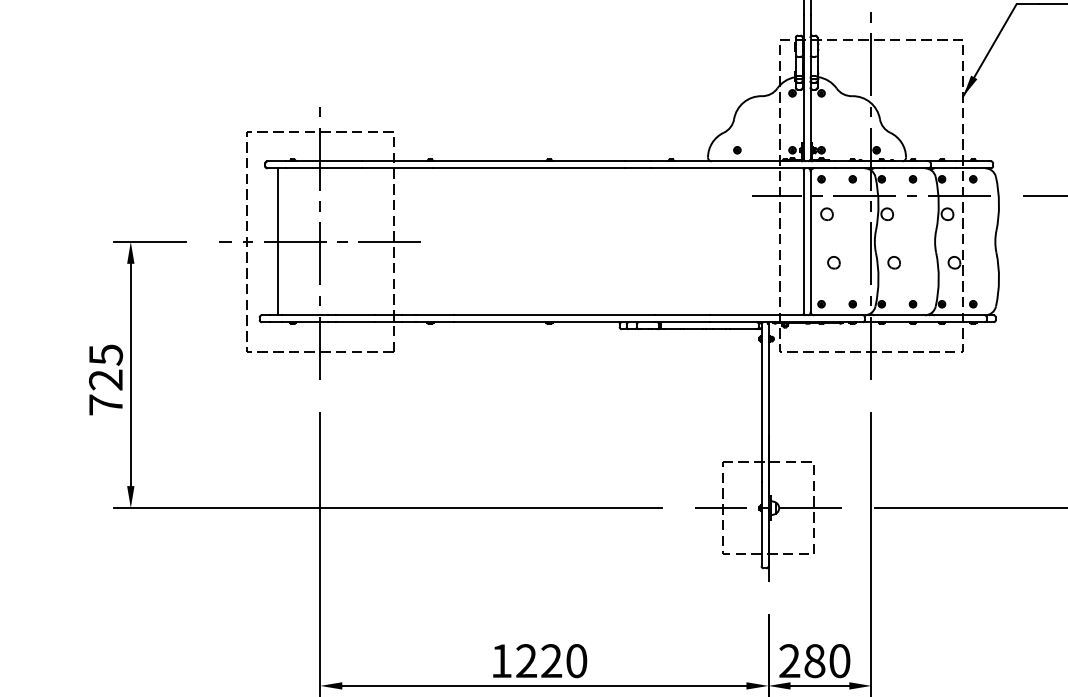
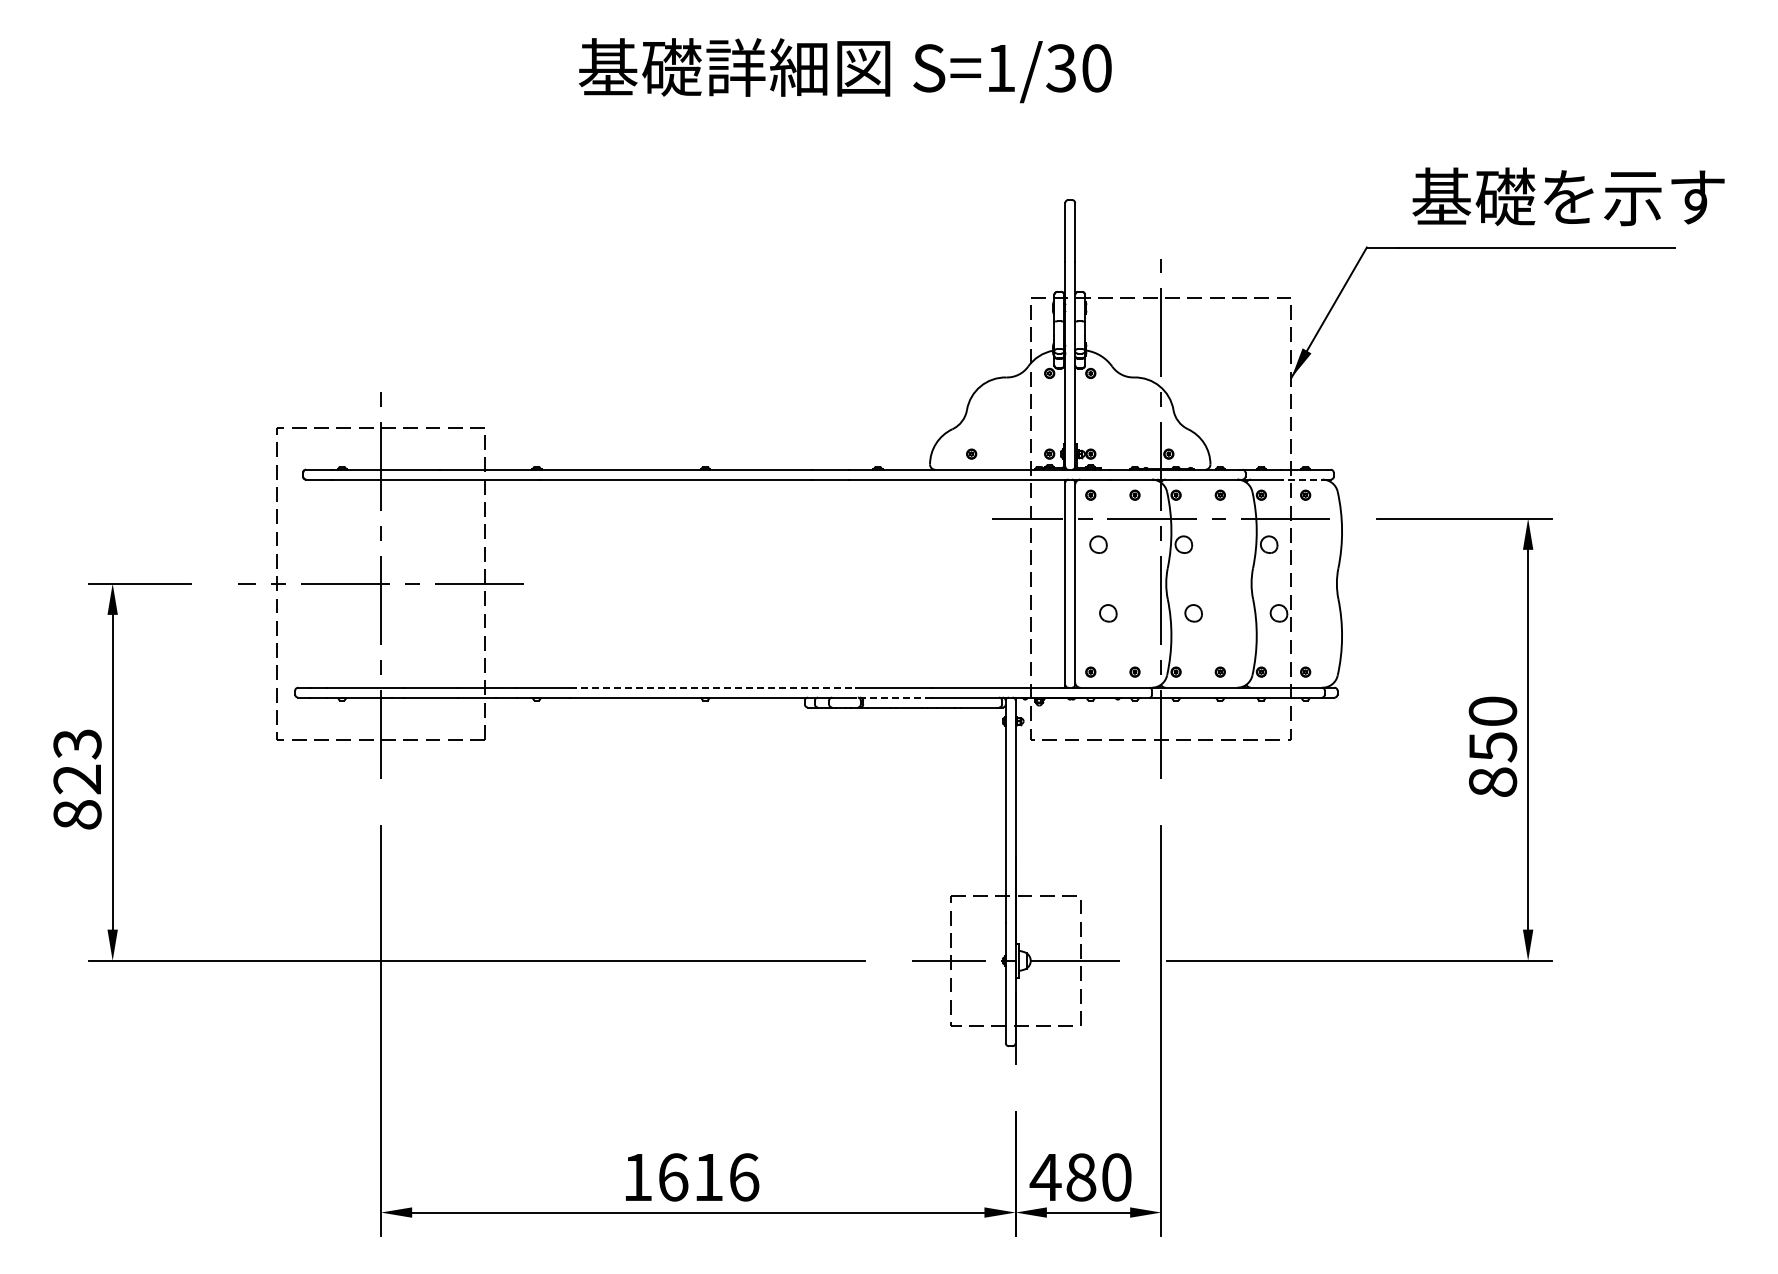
line: (972, 168) -> (1304, 479), solid -> dashed
line: (278, 241) -> (321, 583), removed
line: (554, 315) -> (712, 687), solid -> dashed
line: (682, 322) -> (893, 697), solid -> dashed
text: (105, 380) -> (77, 779), 725 -> 823
text: (789, 660) -> (1045, 1176), 280 -> 480
text: (551, 661) -> (708, 1177), 1220 -> 1616

